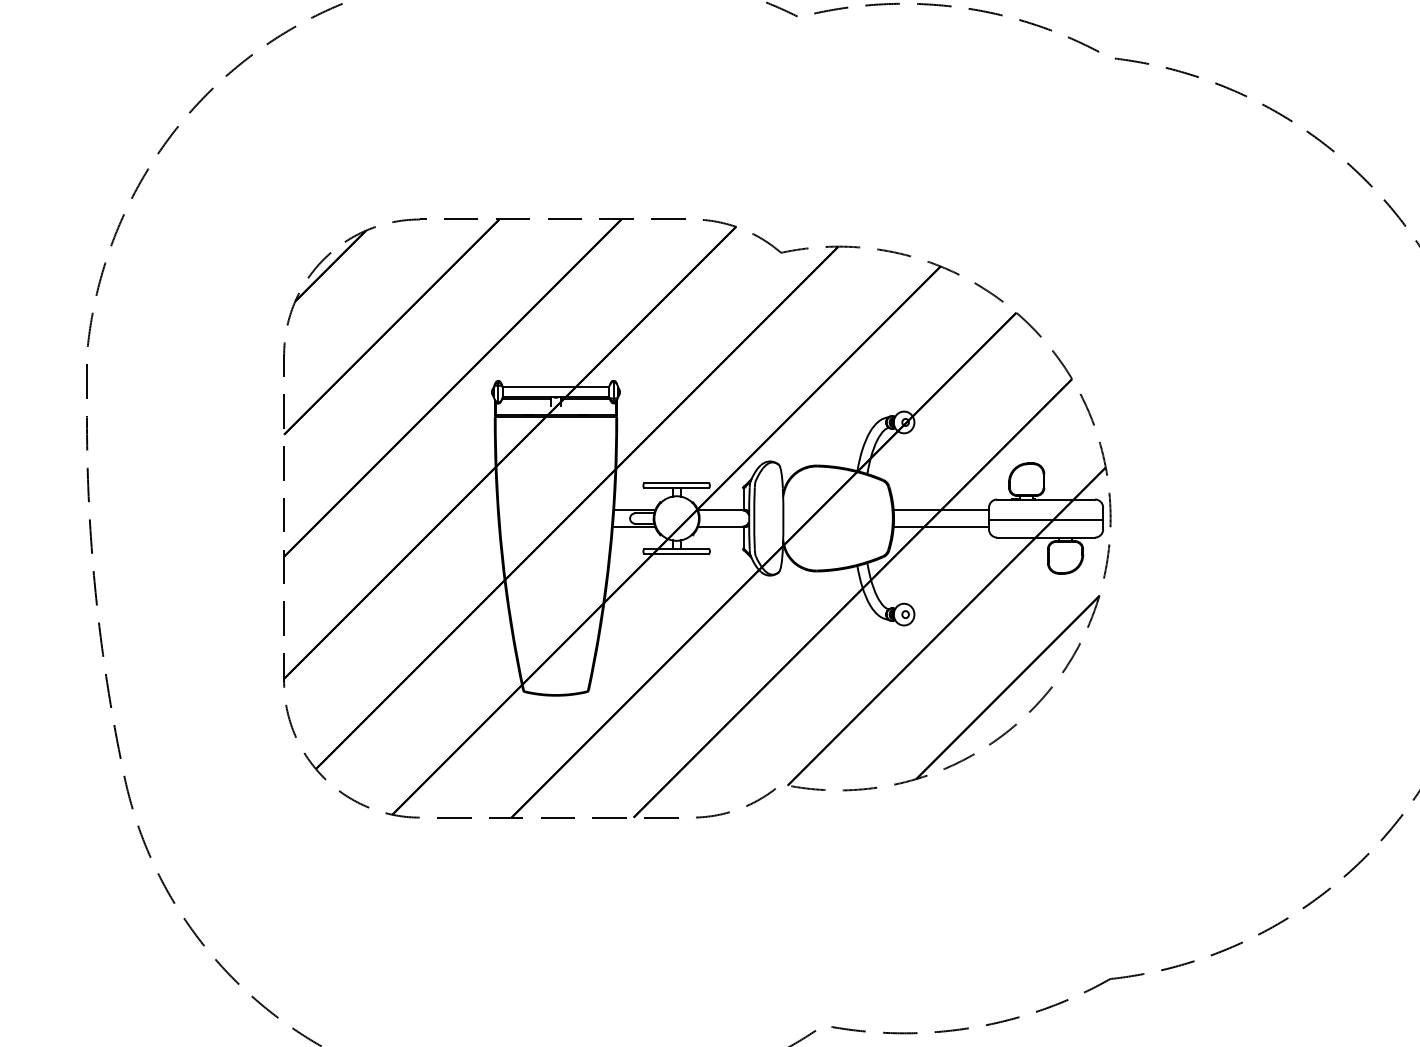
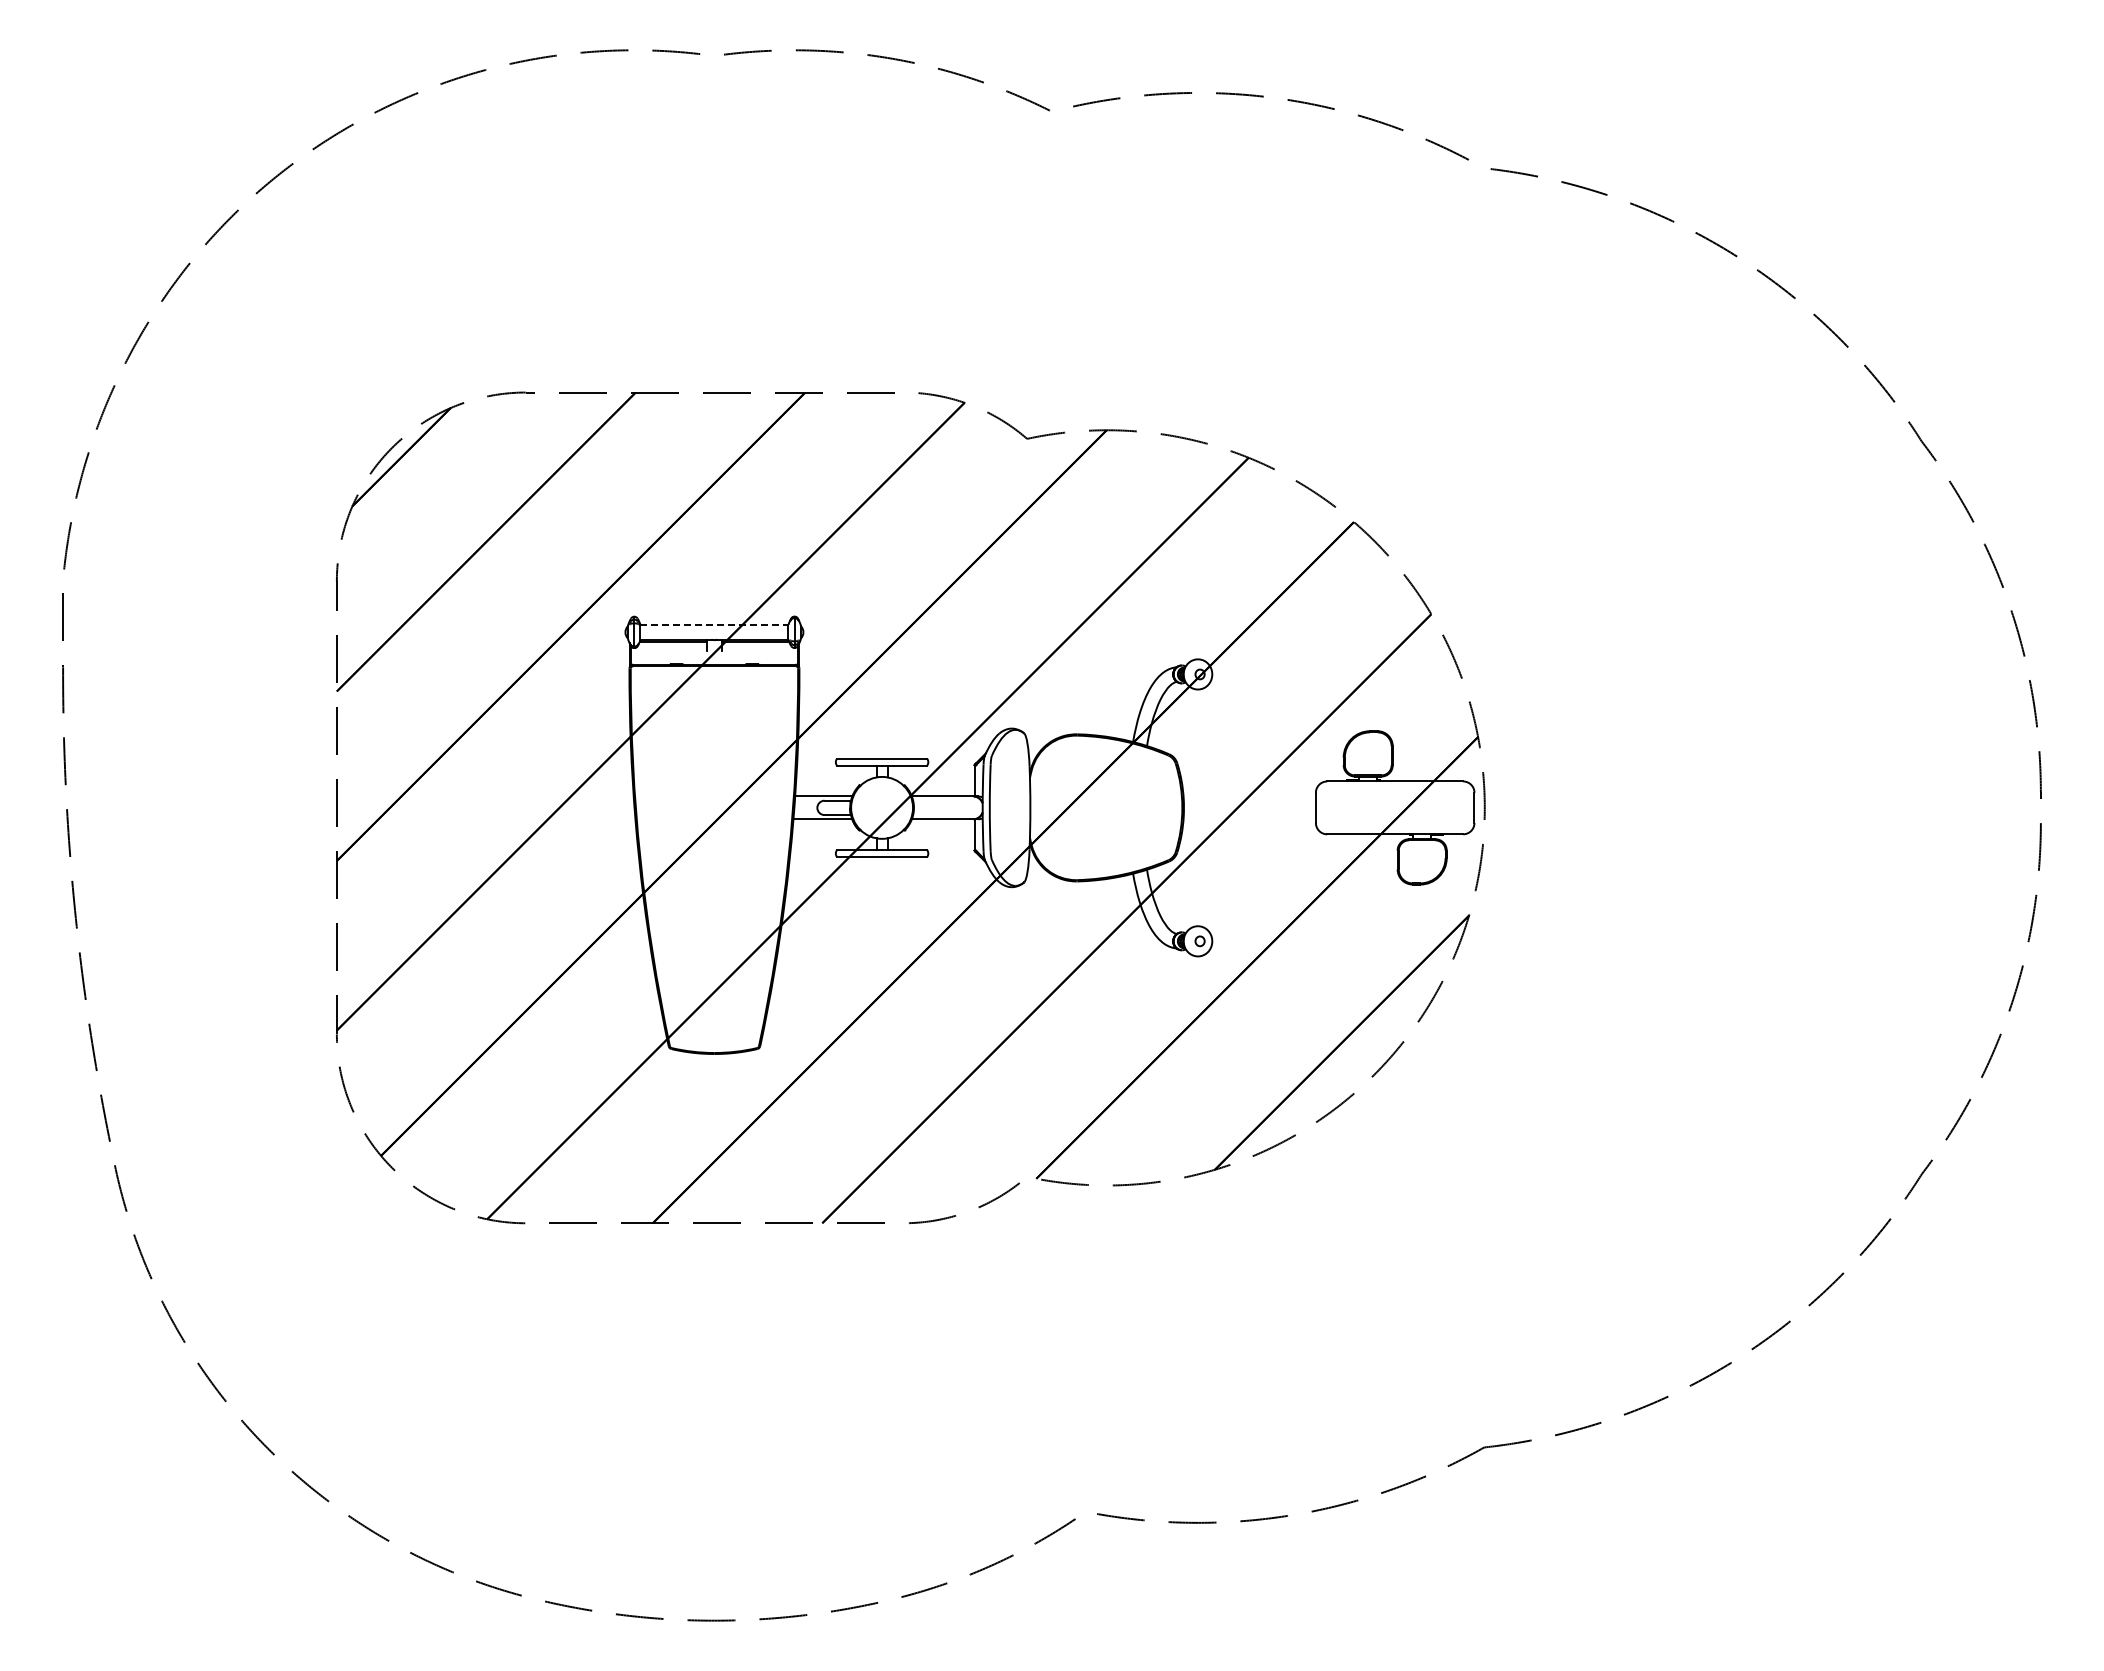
line: (556, 387) -> (714, 625), solid -> dashed
line: (941, 510) -> (1249, 796), removed
line: (1045, 520) -> (1394, 810), removed
line: (941, 526) -> (1249, 819), removed

